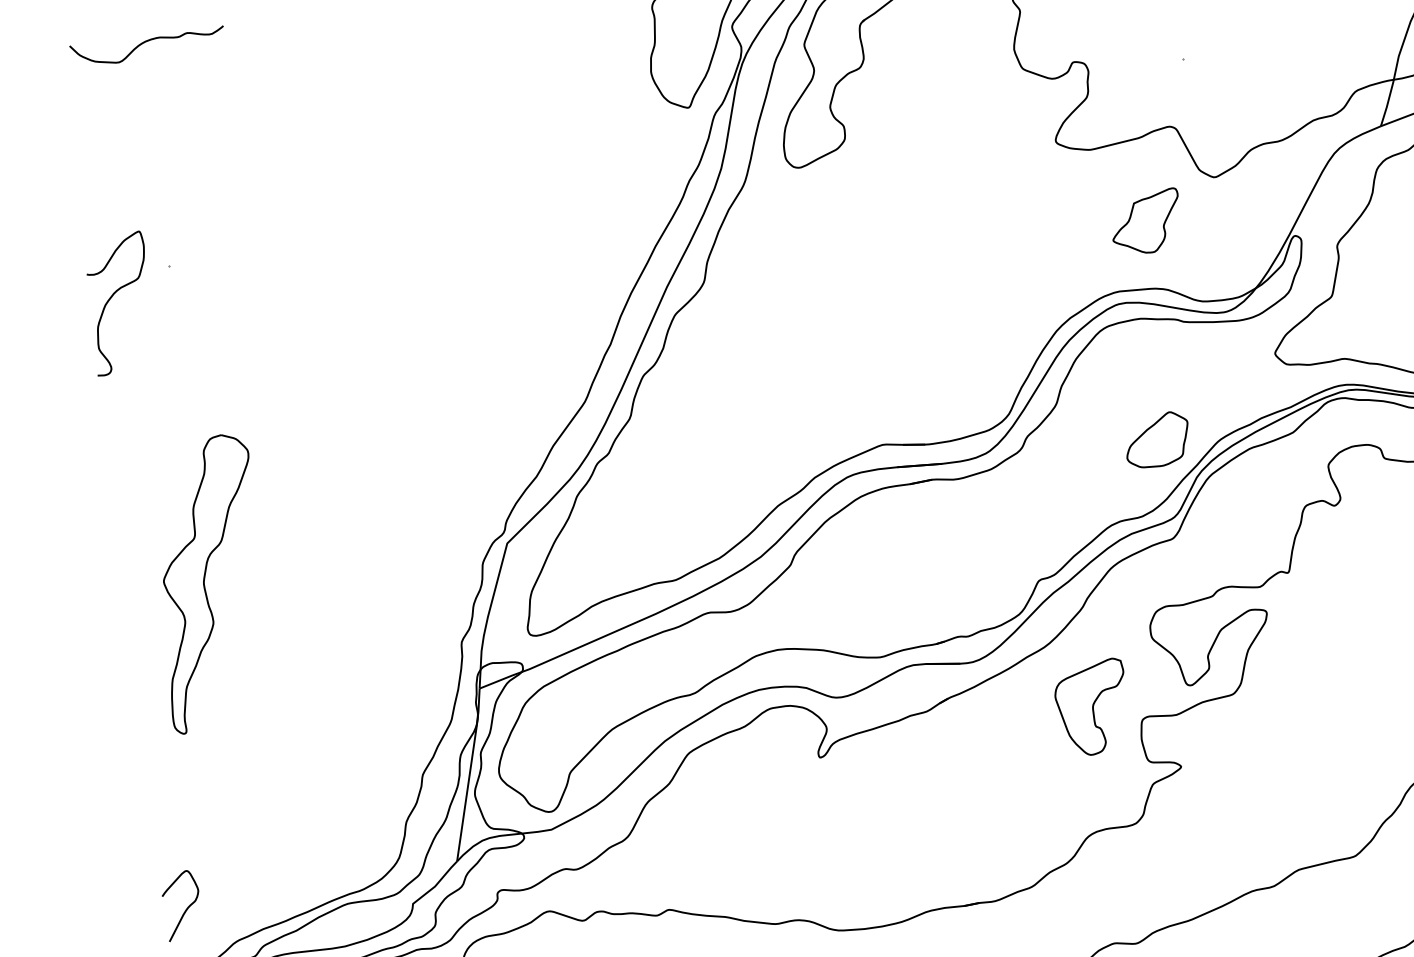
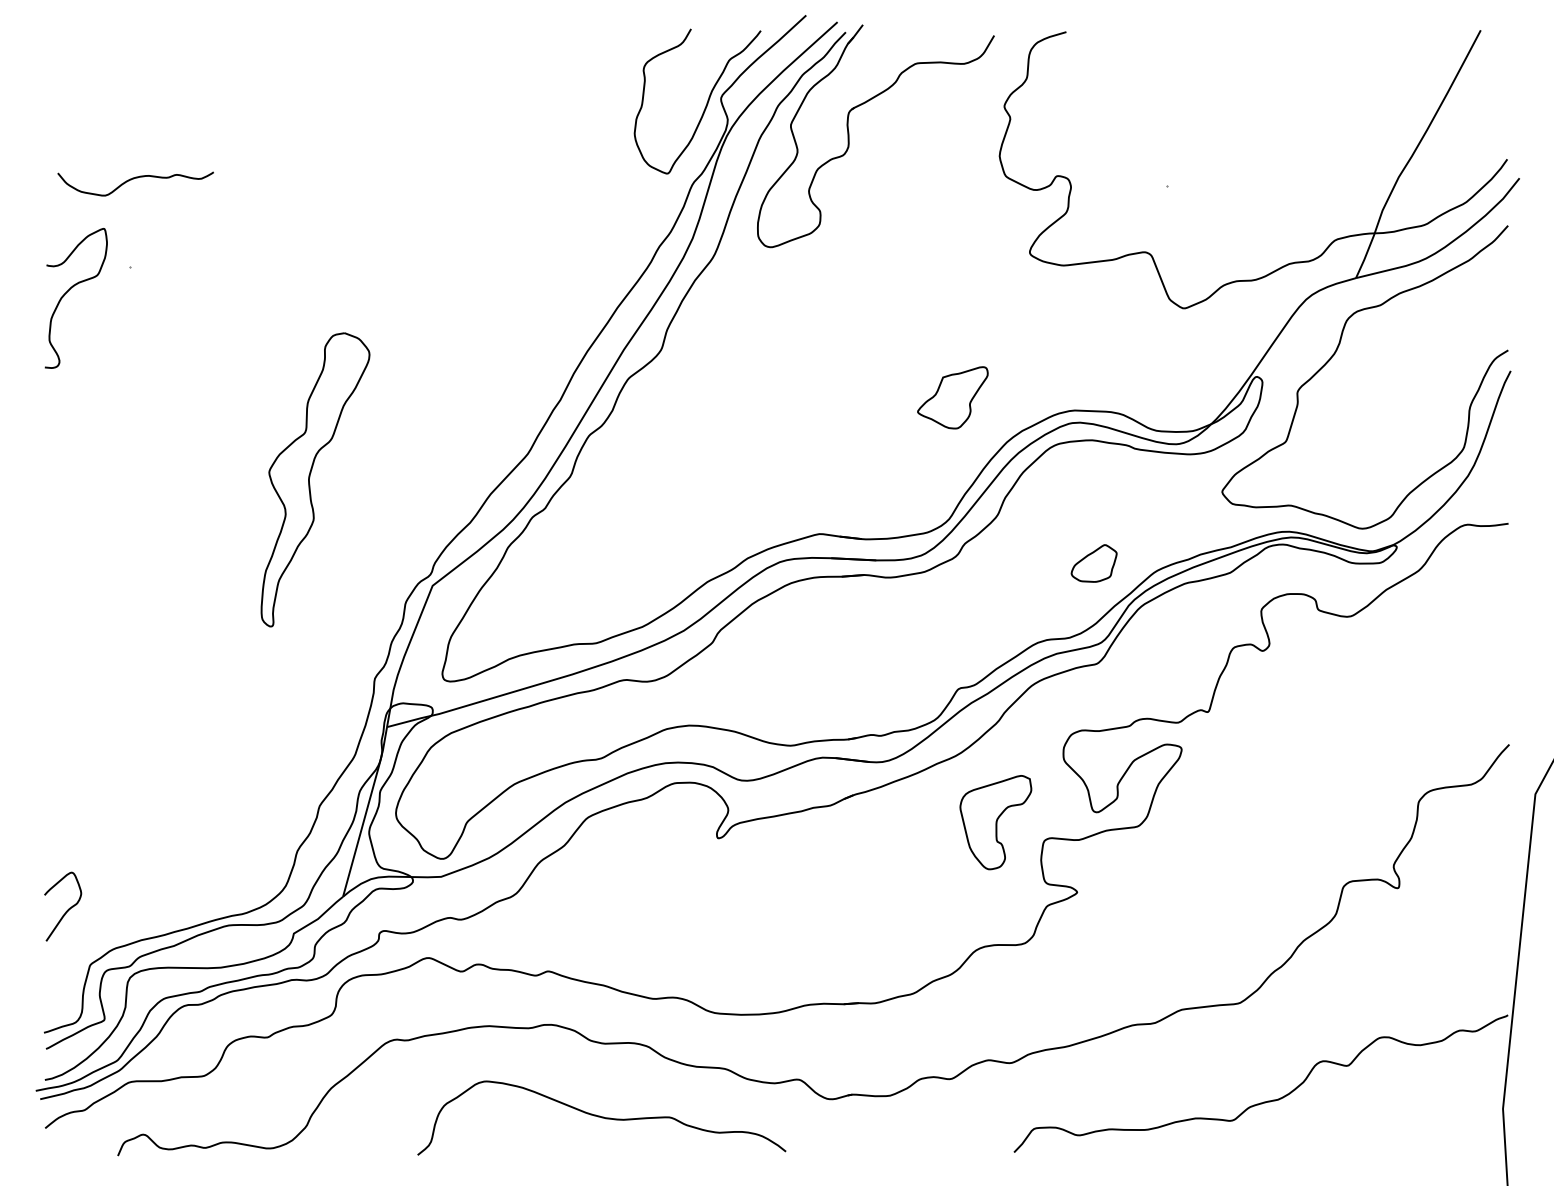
curve: (145, 42) -> (133, 179), moved
part: (1145, 222) -> (952, 397), moved
part: (1157, 440) -> (1094, 563), size x0.7
part: (210, 583) -> (315, 479), moved

